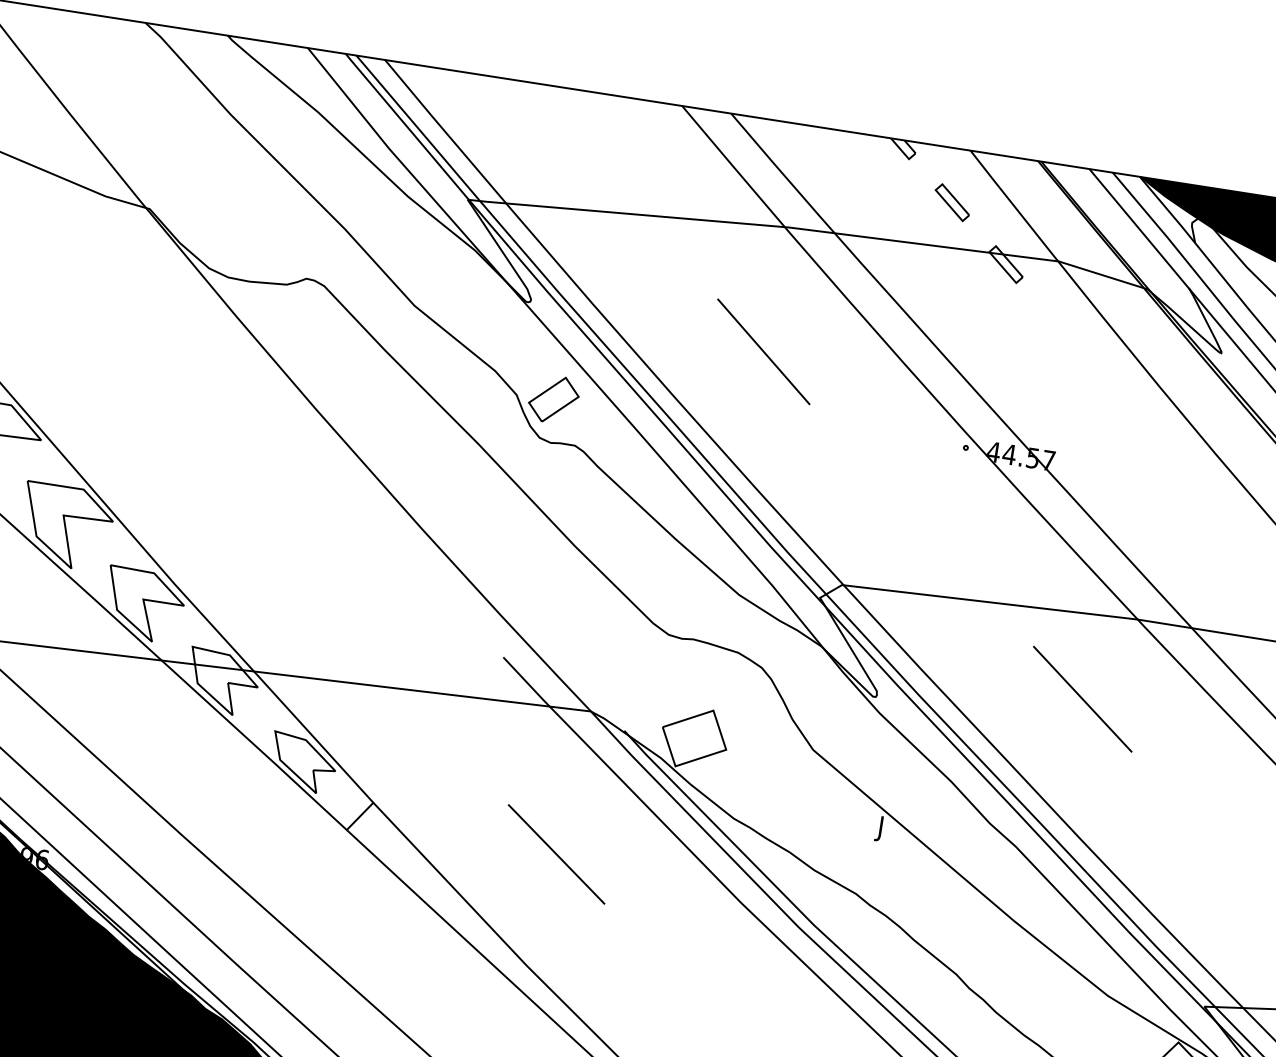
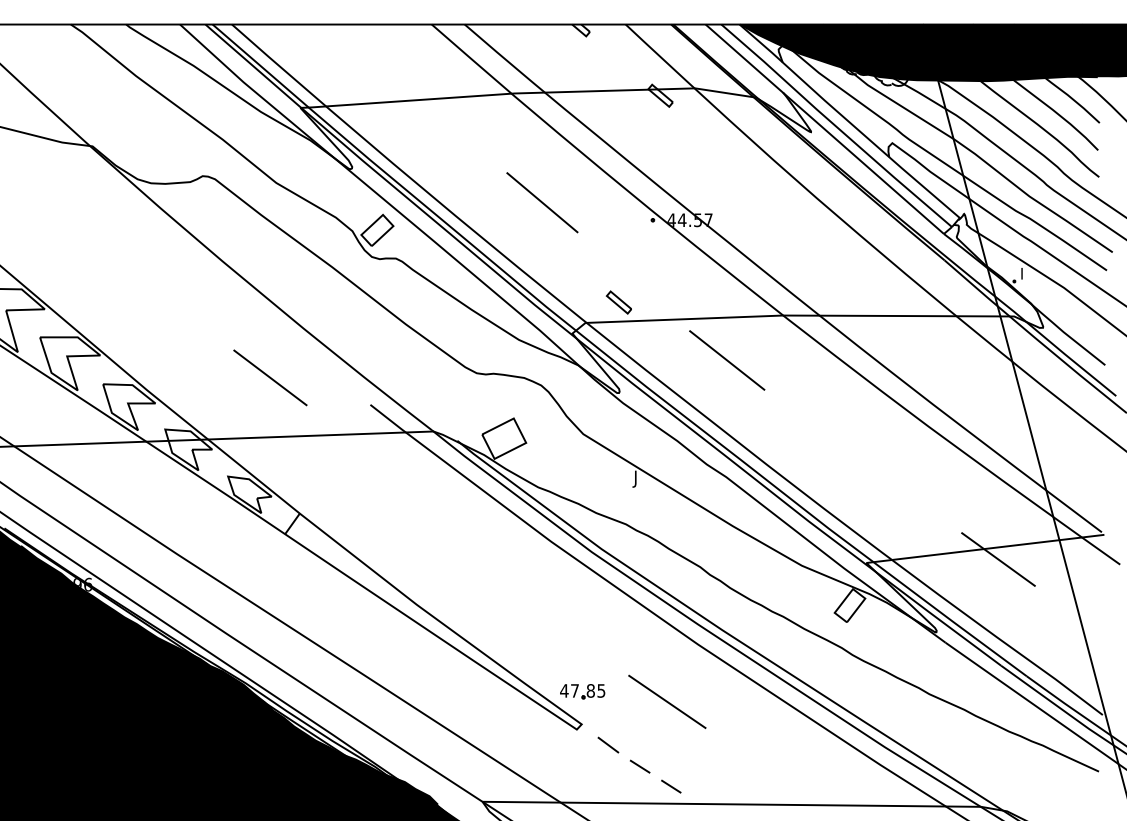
part: (951, 202) -> (618, 302), moved
line: (763, 351) -> (542, 202), moved
line: (1083, 699) -> (727, 360), moved
line: (556, 853) -> (270, 377), moved

